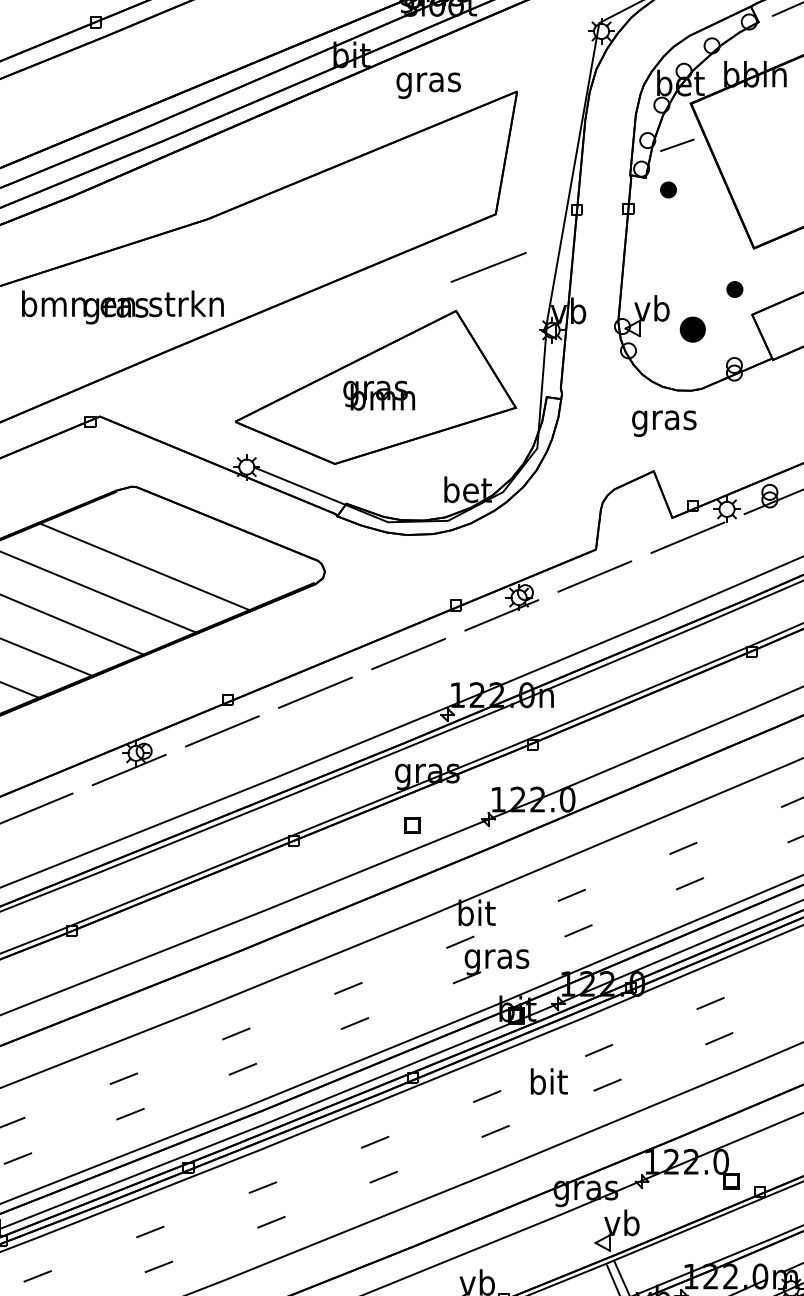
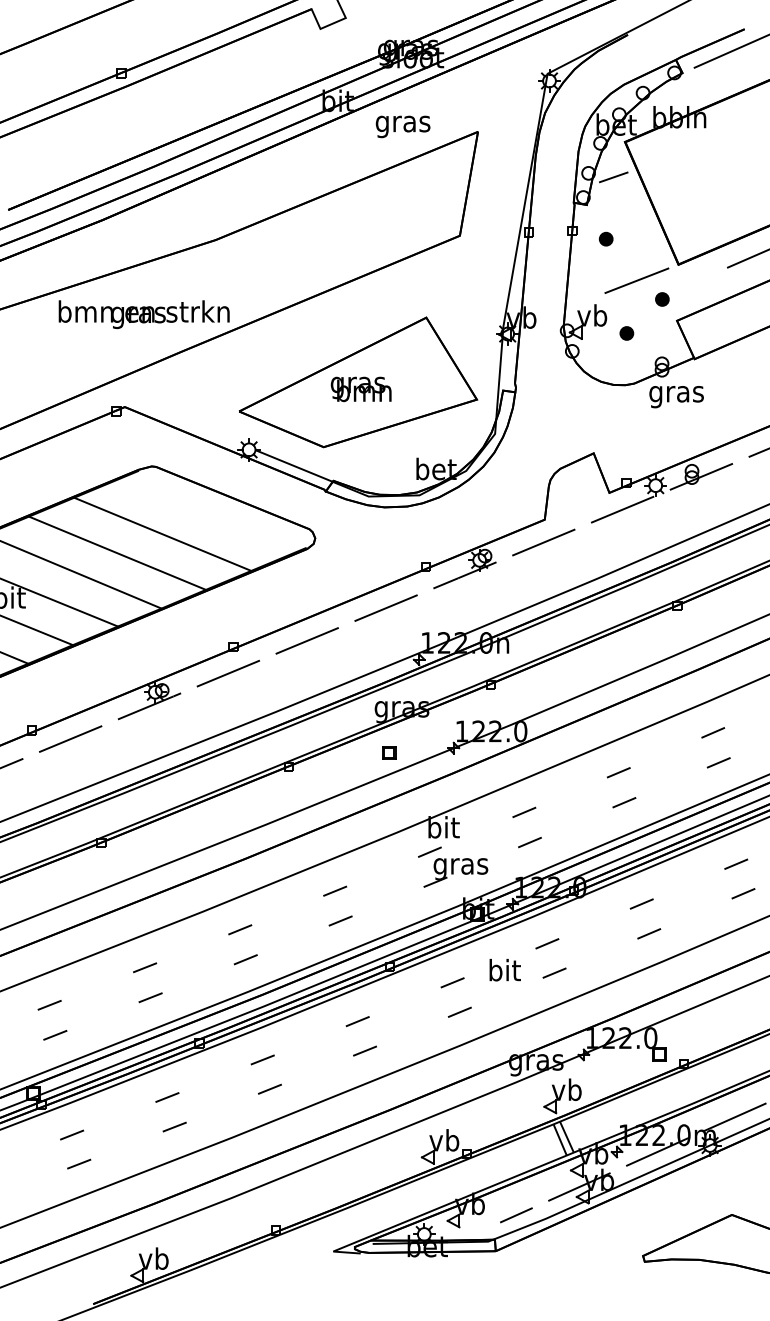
part: (667, 189) -> (605, 238), moved
line: (488, 267) -> (636, 280), moved
part: (692, 329) -> (626, 333), size x0.62
text: (664, 424) -> (676, 397), moved

